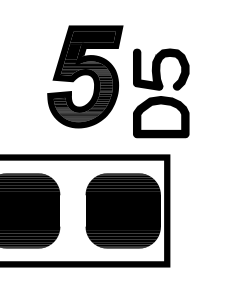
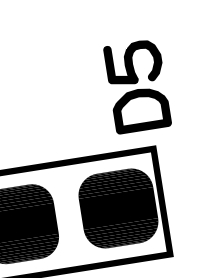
part: (85, 76) -> (60, 81), removed

